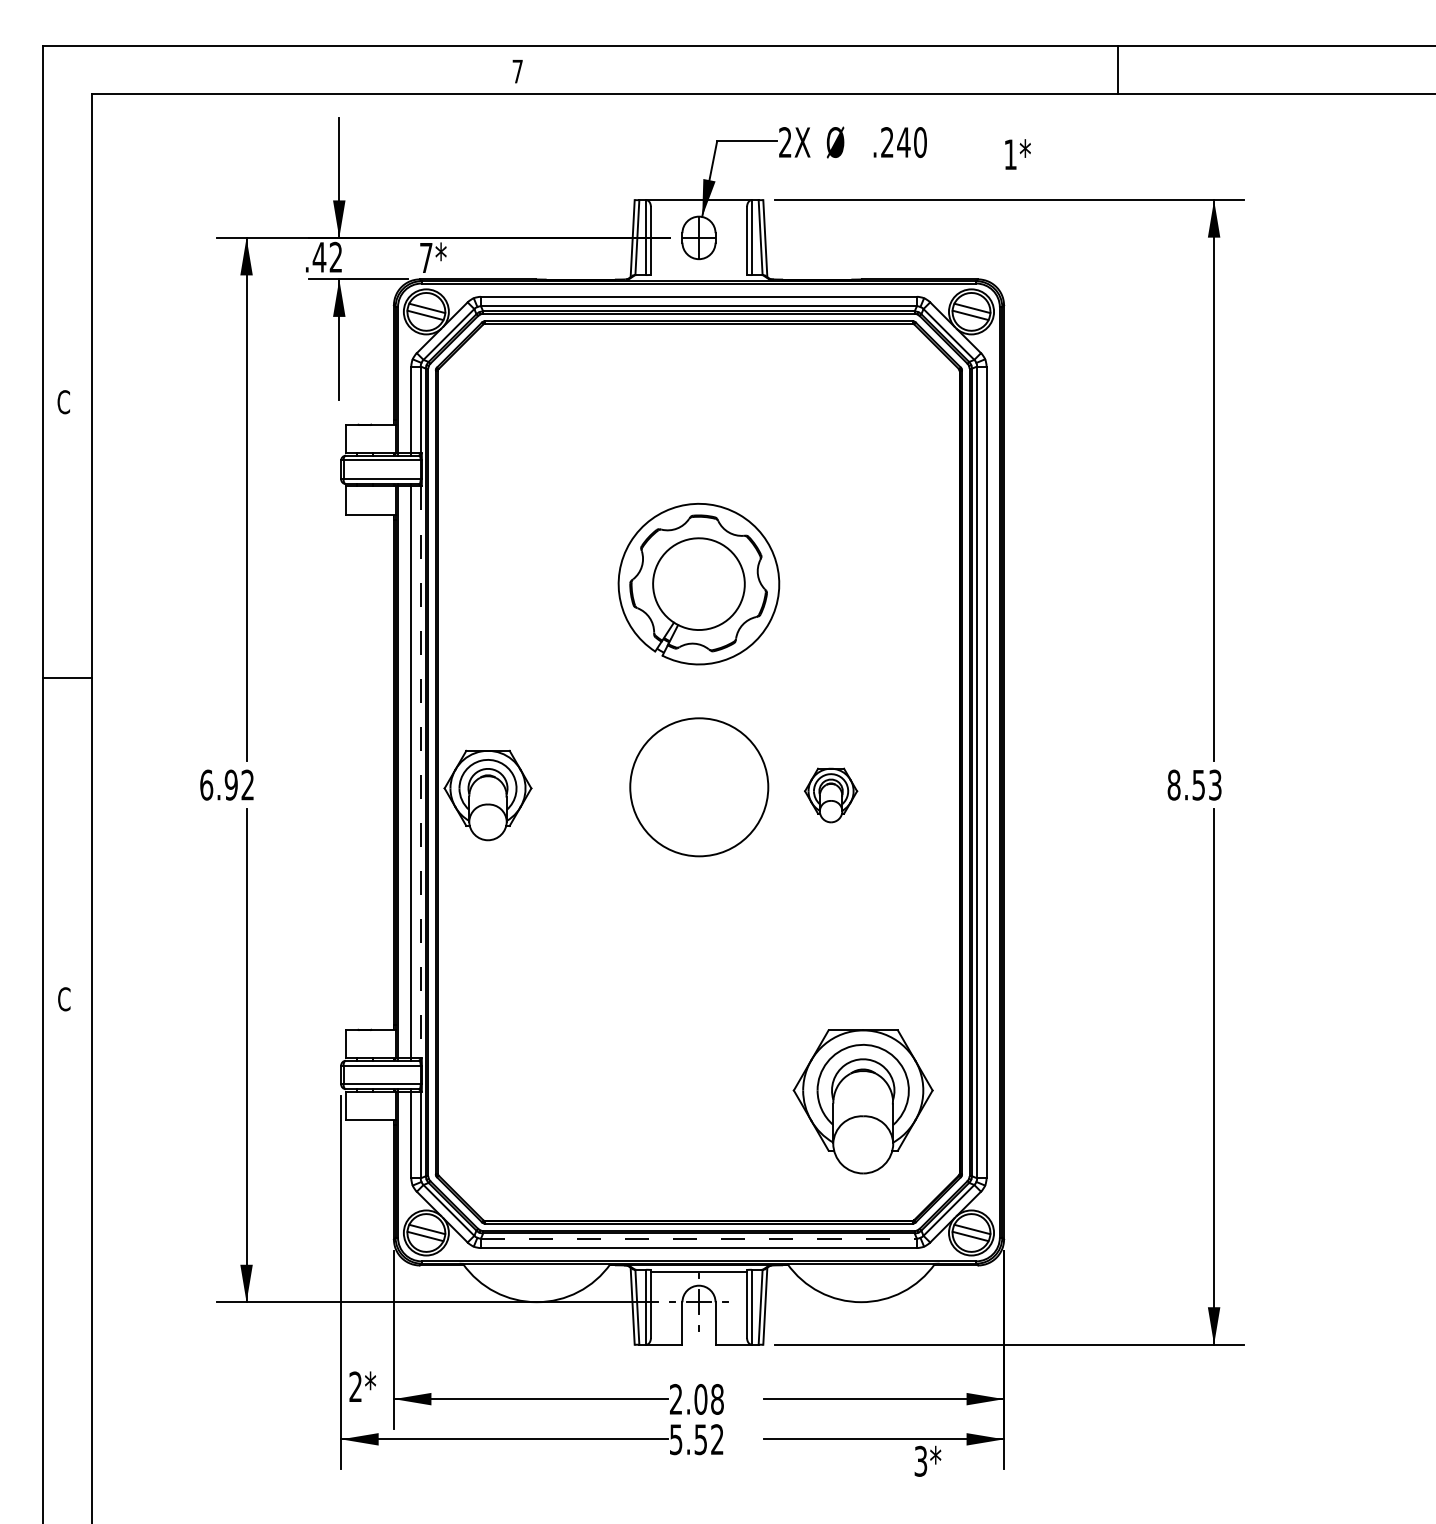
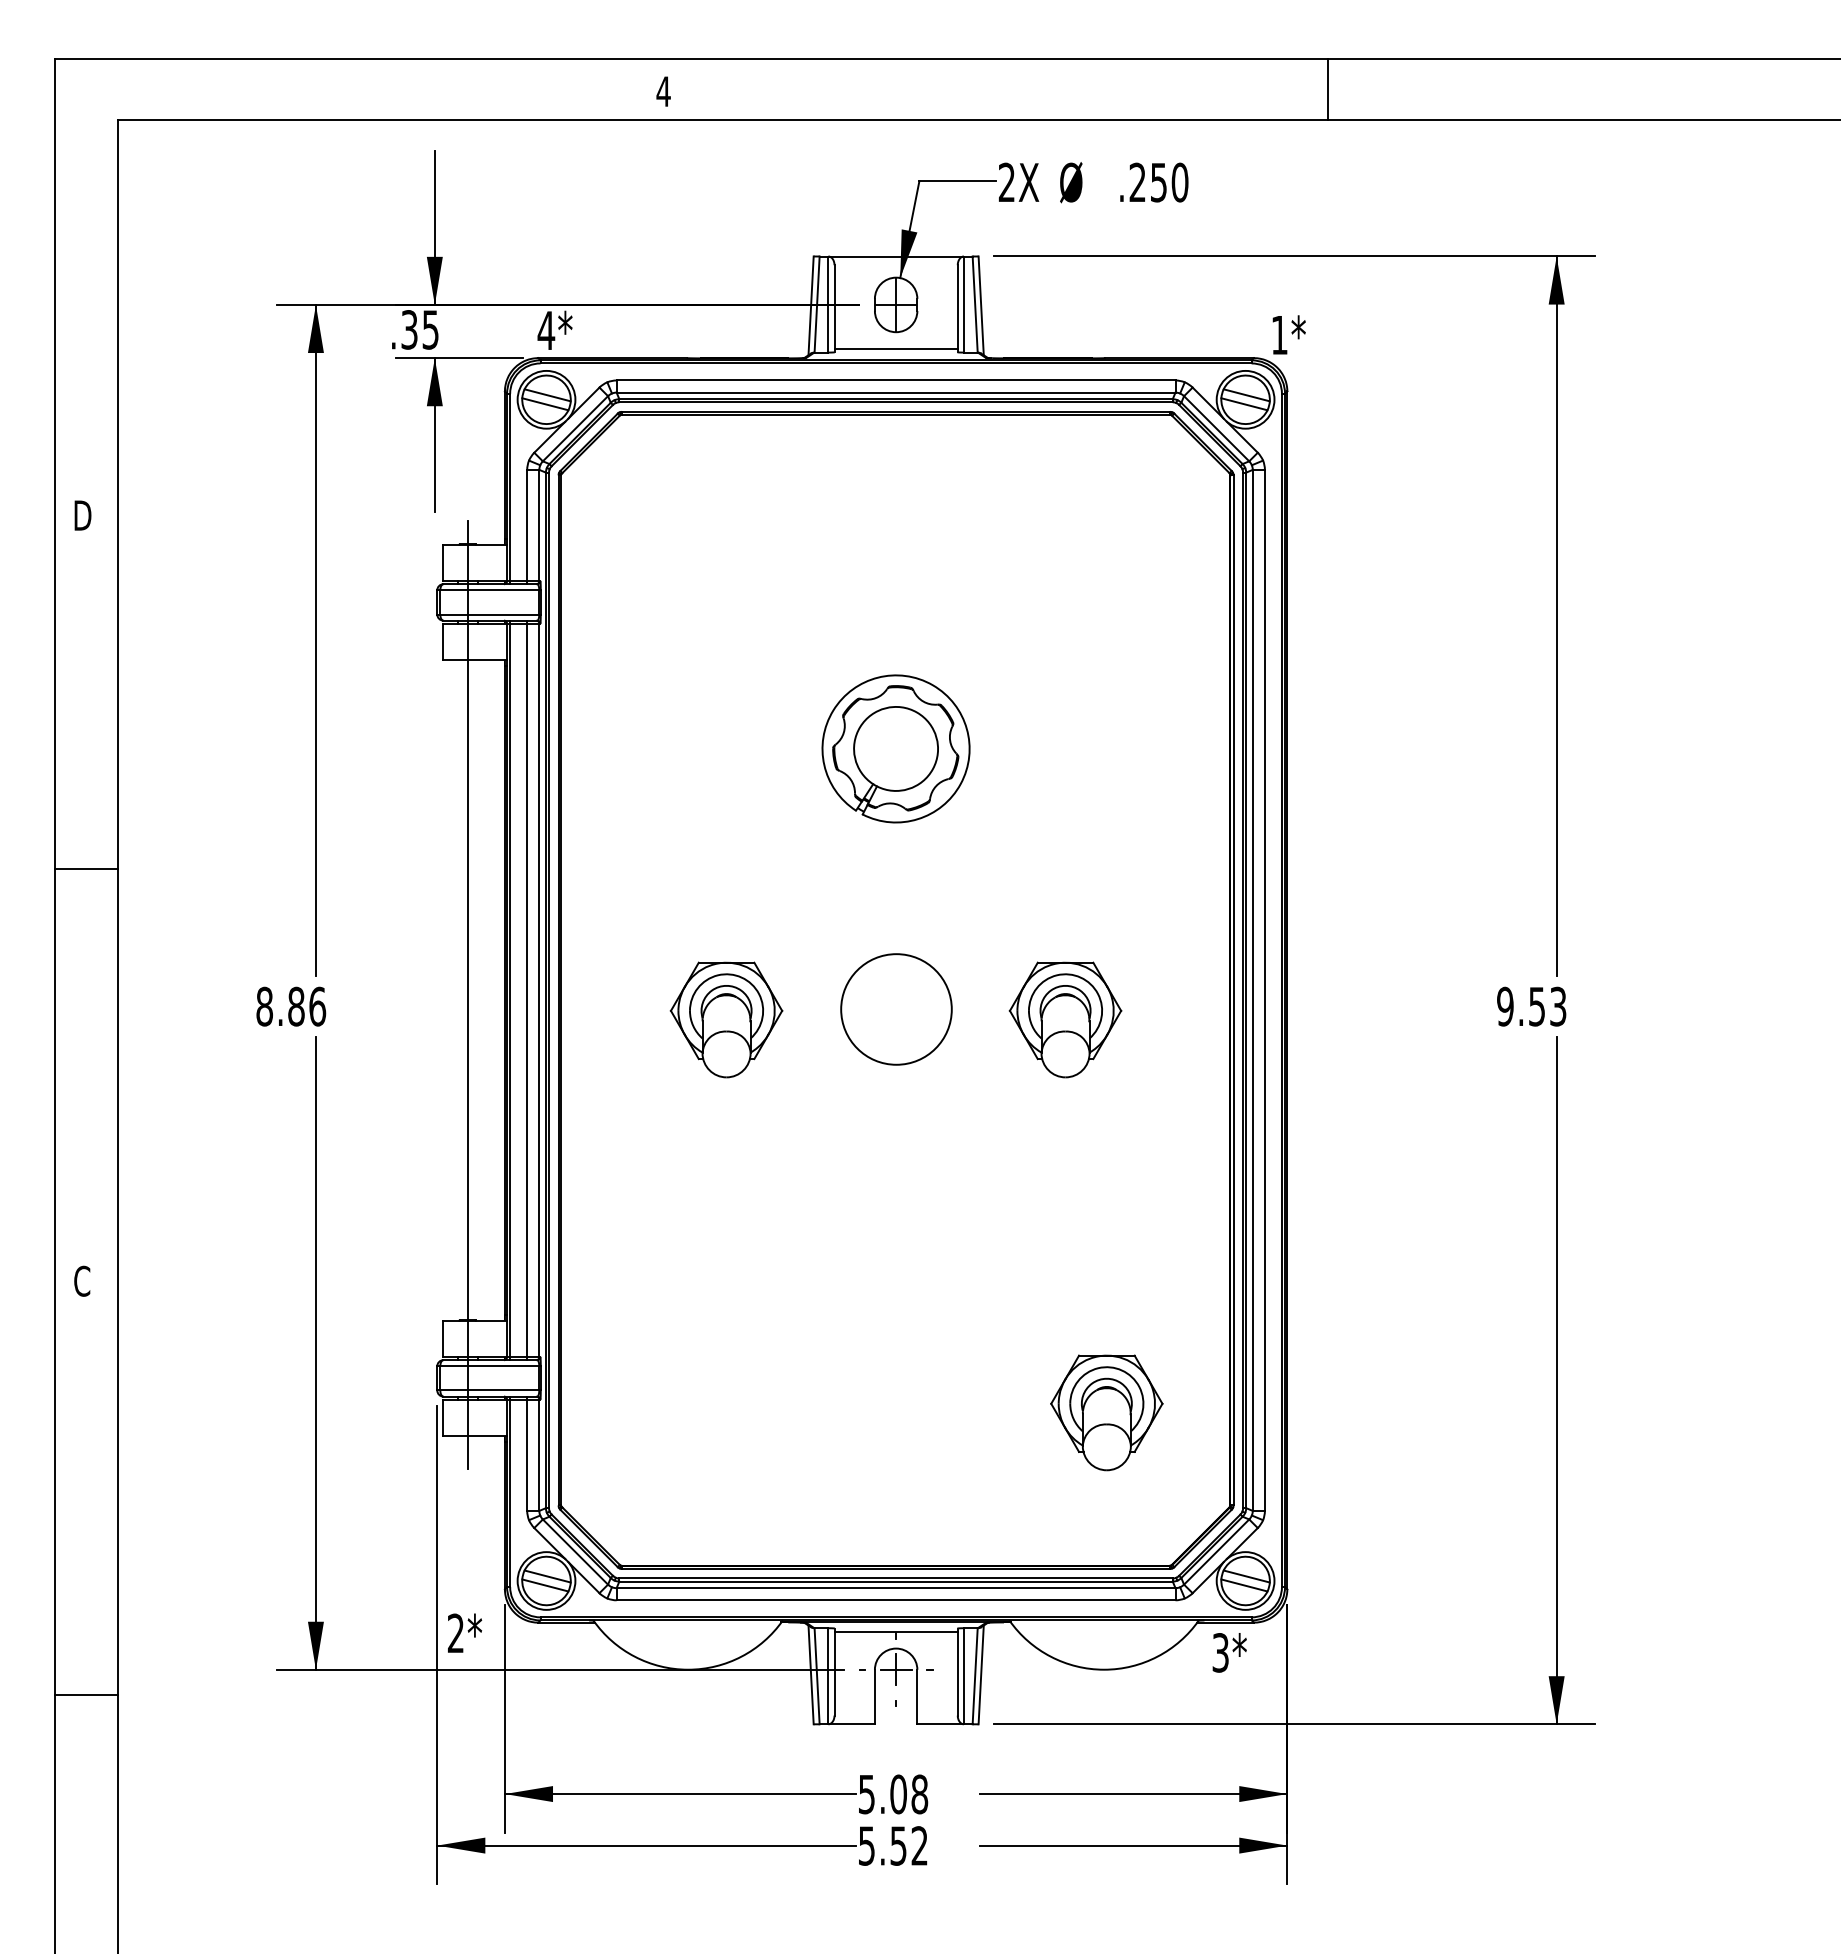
line: (1117, 69) -> (1327, 89), moved
text: (517, 71) -> (663, 91), 7 -> 4
text: (903, 142) -> (1158, 182), .240 -> .250
text: (1017, 154) -> (1288, 334), moved
text: (327, 257) -> (419, 329), .42 -> .35
text: (426, 257) -> (546, 330), 7* -> 4*
line: (698, 272) -> (895, 349), added
text: (64, 402) -> (82, 515), C -> D
part: (698, 583) -> (895, 748), size x0.71
line: (420, 772) -> (539, 990), dashed -> solid
line: (364, 775) -> (467, 994), added
text: (227, 785) -> (291, 1006), 6.92 -> 8.86
text: (1174, 785) -> (1505, 1006), 8.53 -> 9.53
circle: (699, 787) -> (896, 1009), size x0.62
part: (487, 795) -> (726, 1019), moved
part: (831, 795) -> (1065, 1019), size x1.67
part: (863, 1101) -> (1106, 1412), size x0.62
line: (699, 1238) -> (896, 1588), dashed -> solid
line: (67, 1322) -> (86, 1695), added
text: (363, 1386) -> (465, 1632), moved
text: (675, 1399) -> (866, 1794), 2.08 -> 5.08
text: (927, 1461) -> (1229, 1652), moved

